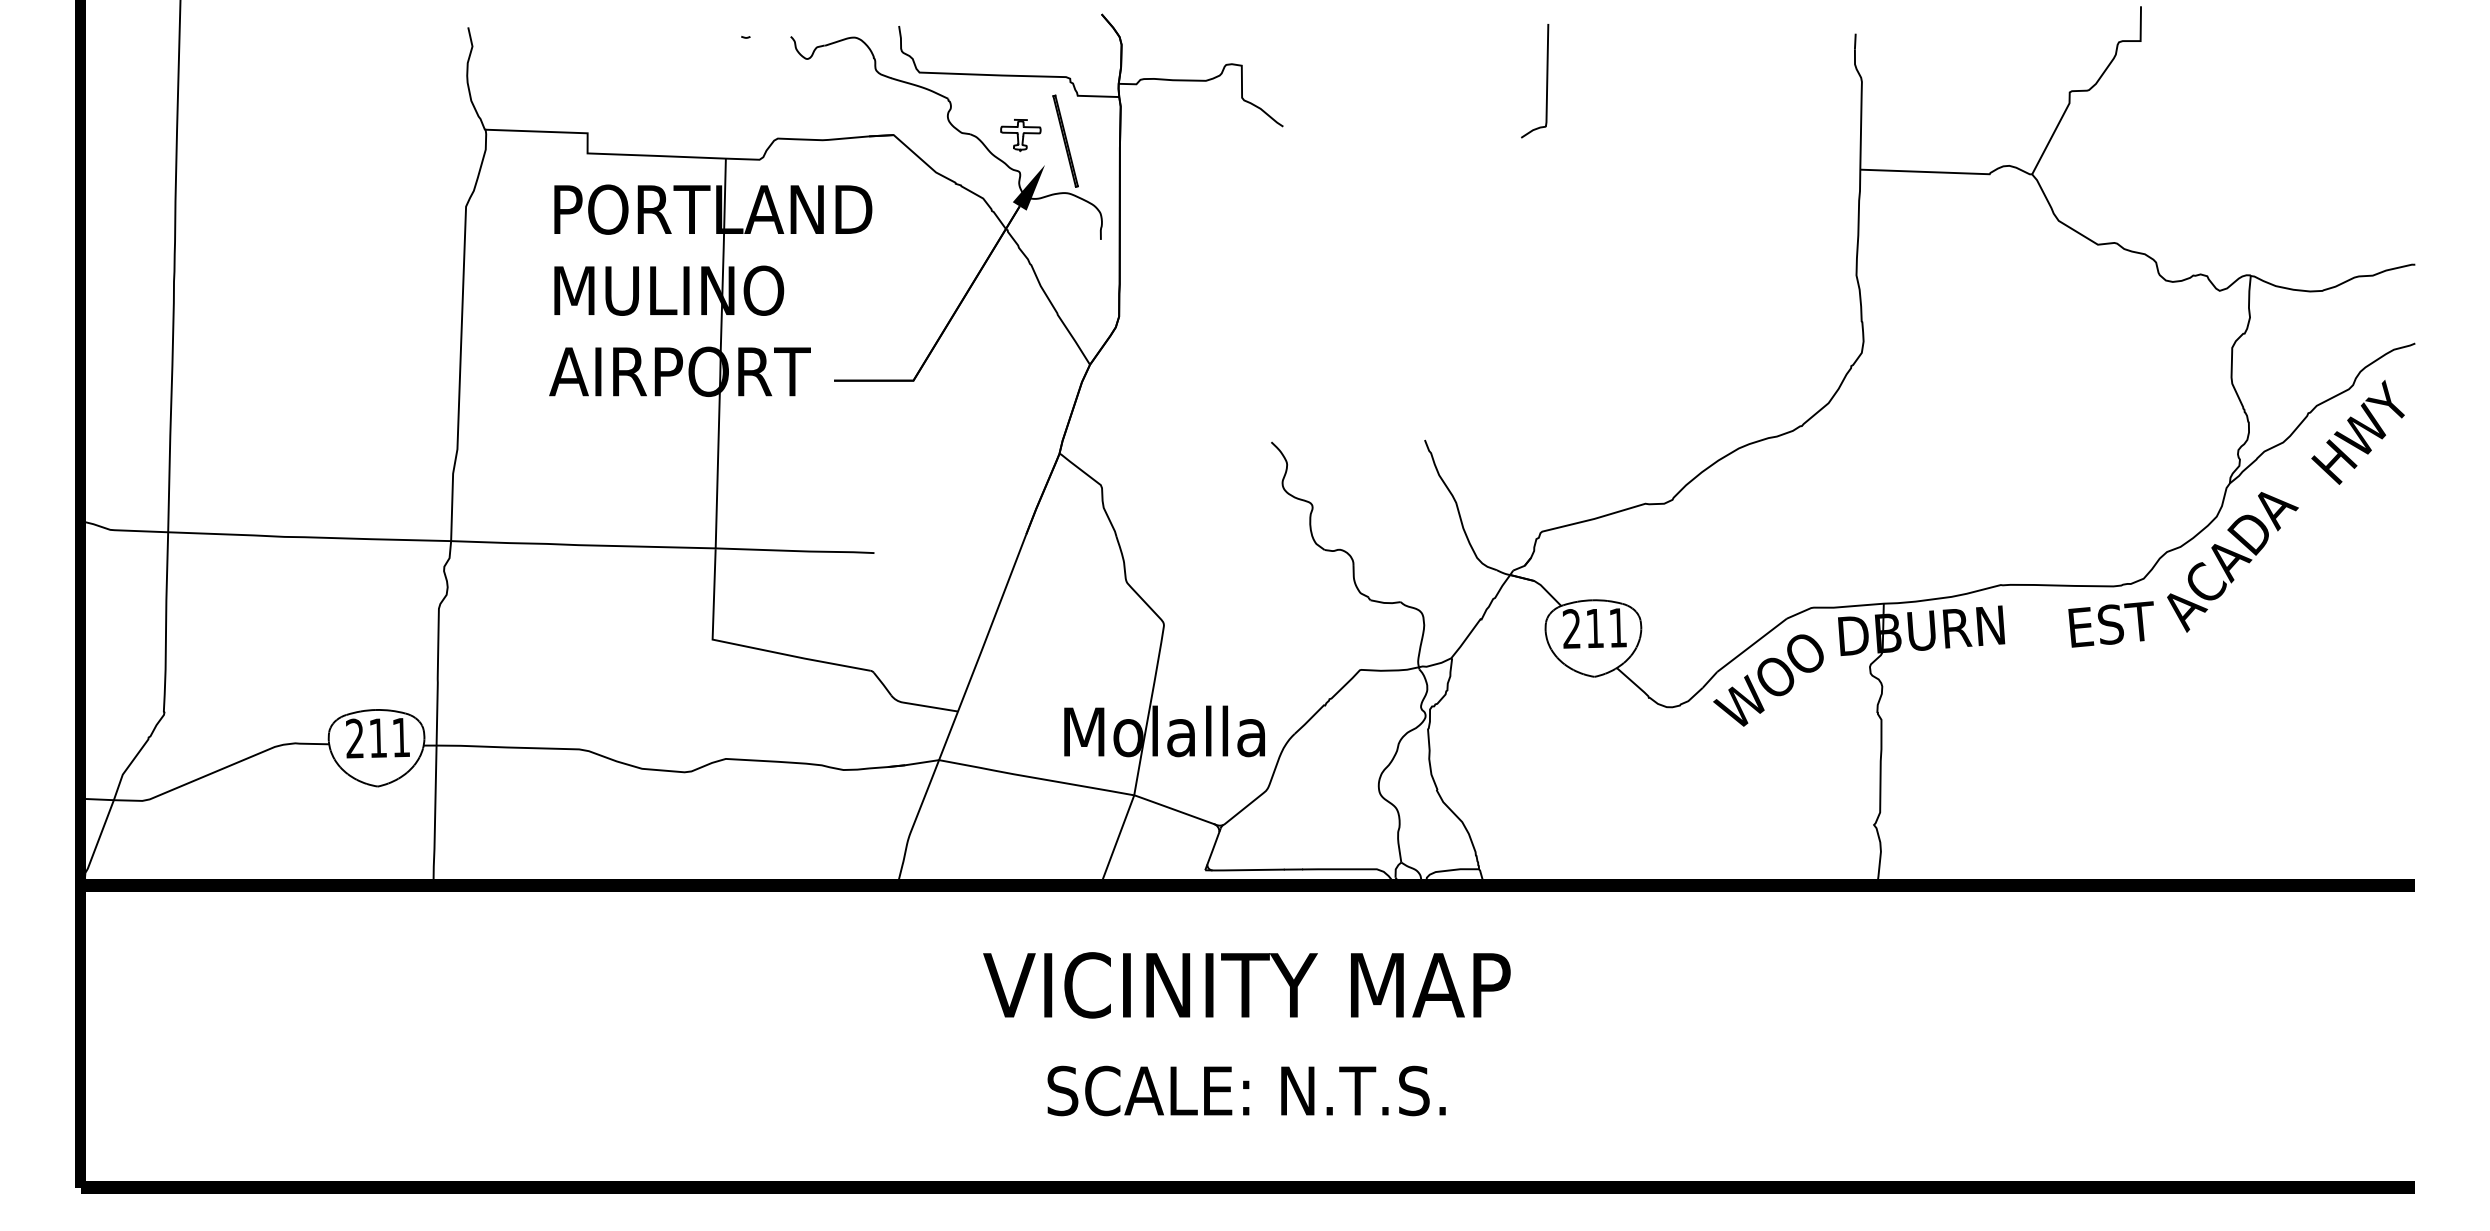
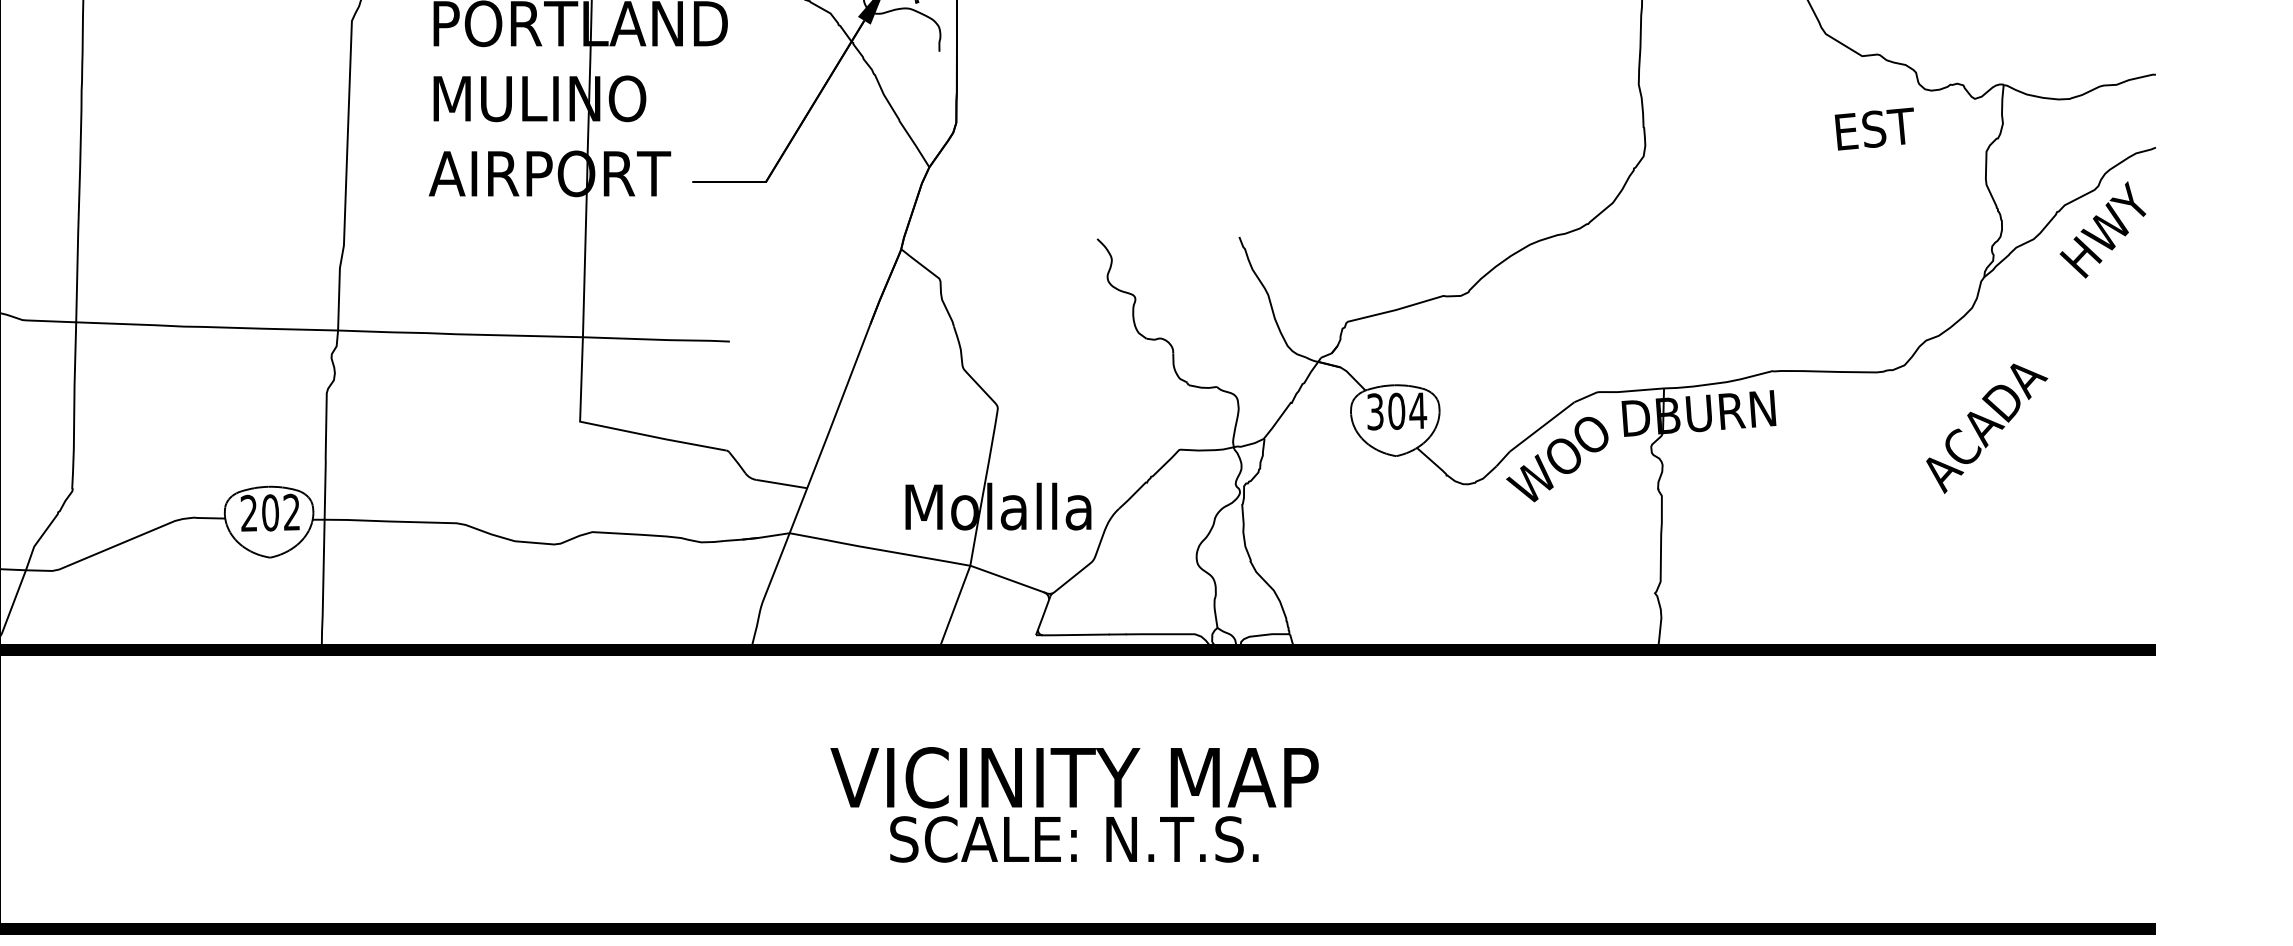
text: (2232, 562) -> (1986, 428), moved
text: (2110, 624) -> (1873, 129), moved
text: (1594, 628) -> (1396, 411), 211 -> 304
text: (389, 737) -> (281, 512), 211 -> 202
text: (1246, 985) -> (1074, 777), moved

